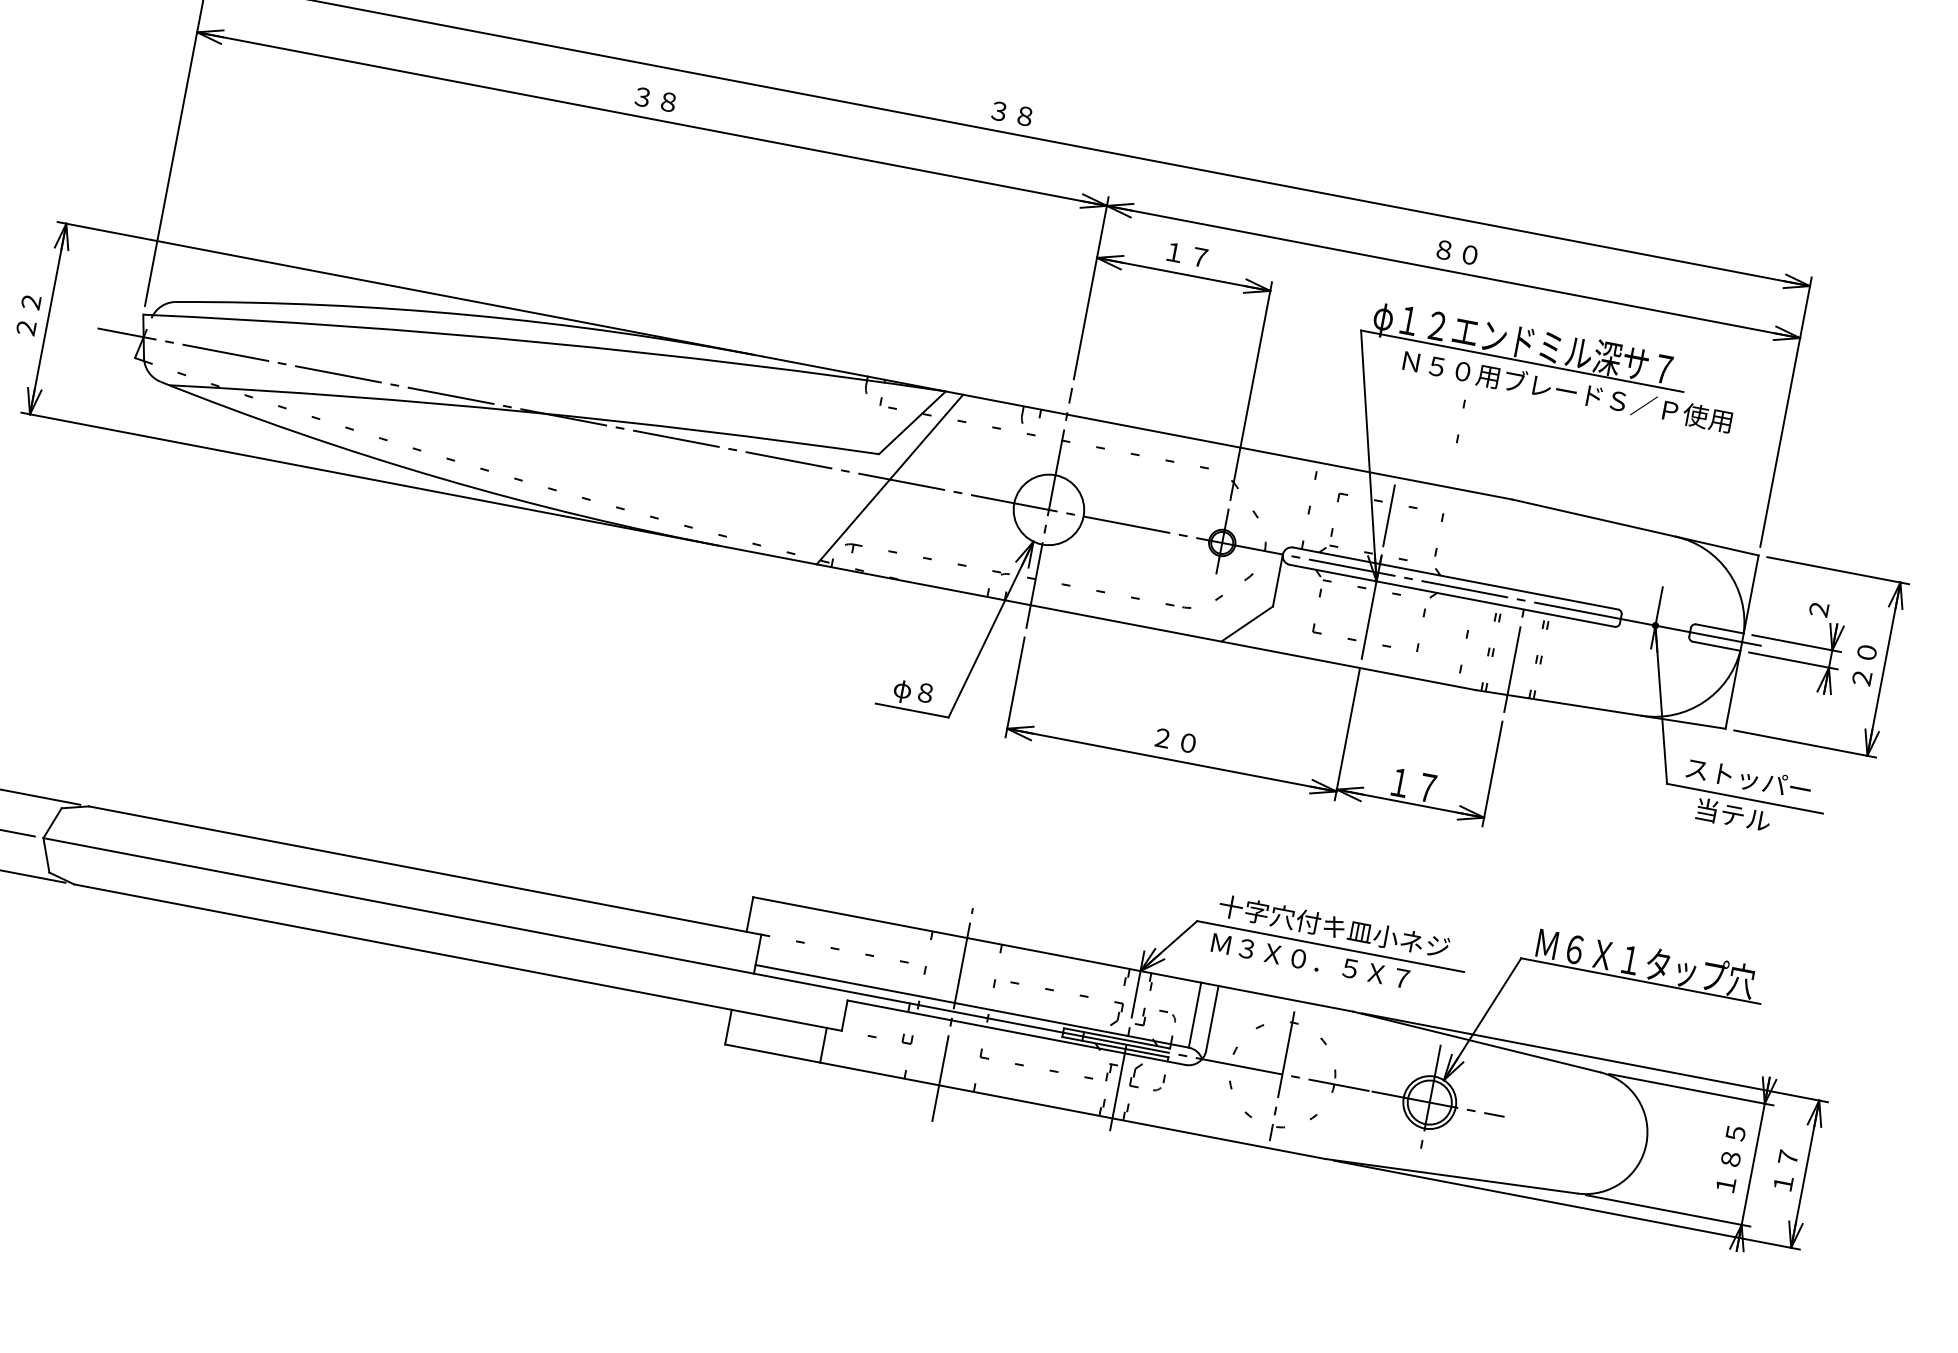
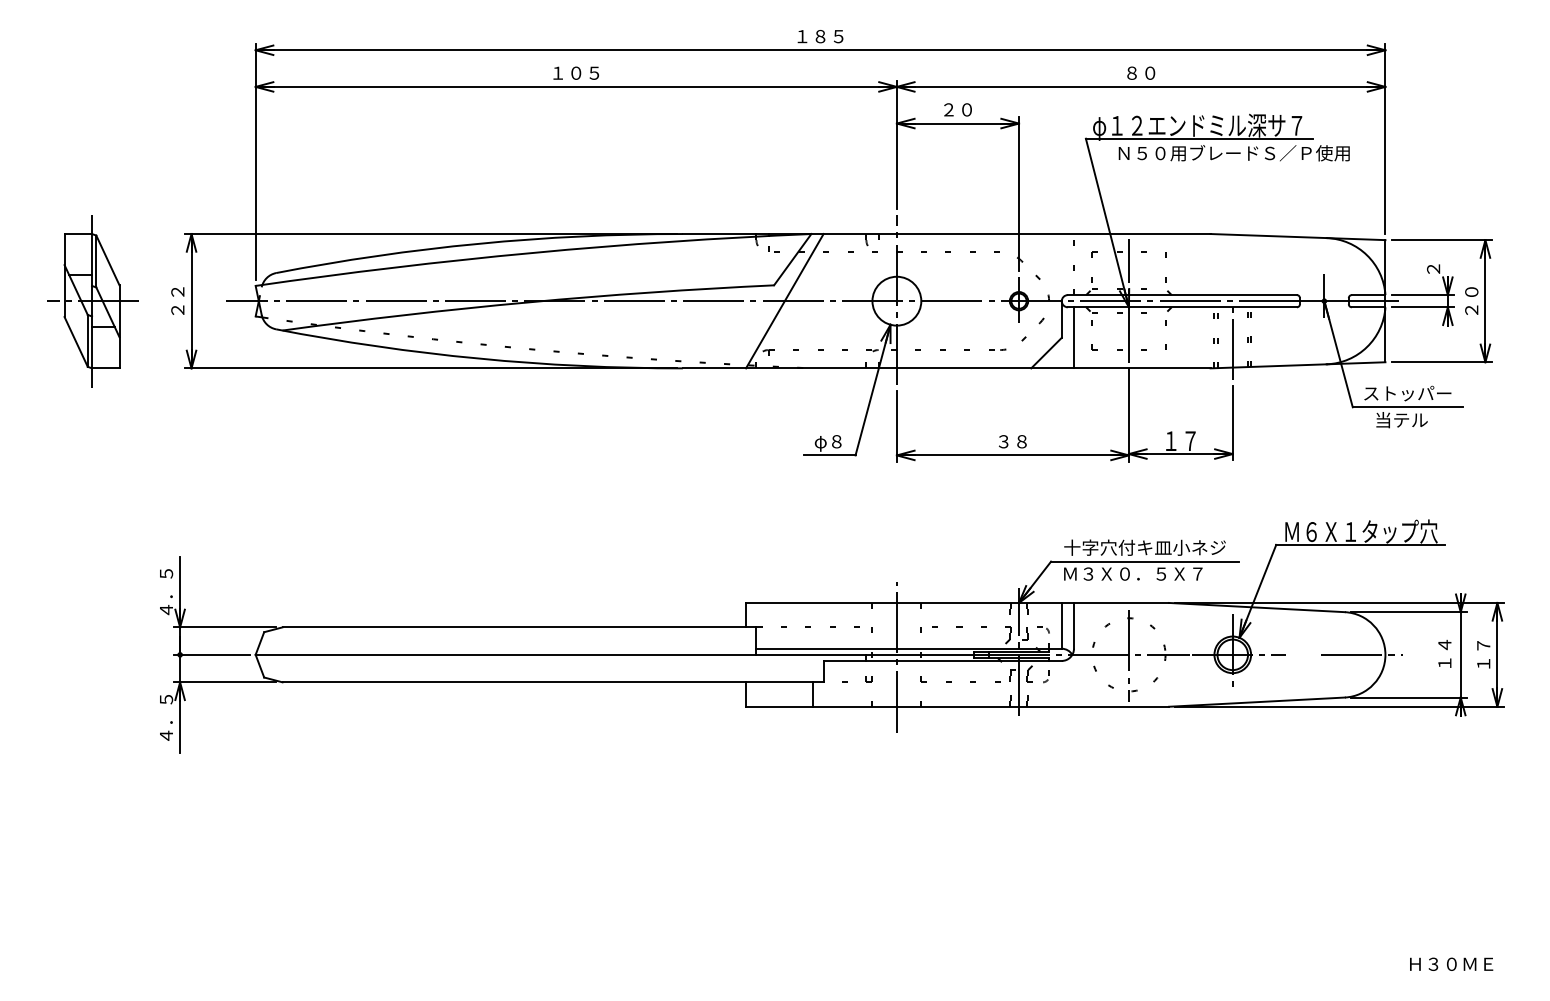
text: (656, 98) -> (576, 72), ３８ -> １０５
text: (1012, 113) -> (820, 36), ３８ -> １８５
text: (1186, 254) -> (957, 109), １７ -> ２０
line: (1463, 407) -> (1165, 177), removed
line: (1289, 609) -> (1073, 337), added
line: (1466, 638) -> (1197, 334), removed
text: (1174, 740) -> (1012, 441), ２０ -> ３８
line: (1613, 1137) -> (1362, 654), added
text: (1730, 1157) -> (1444, 653), １８５ -> １４

